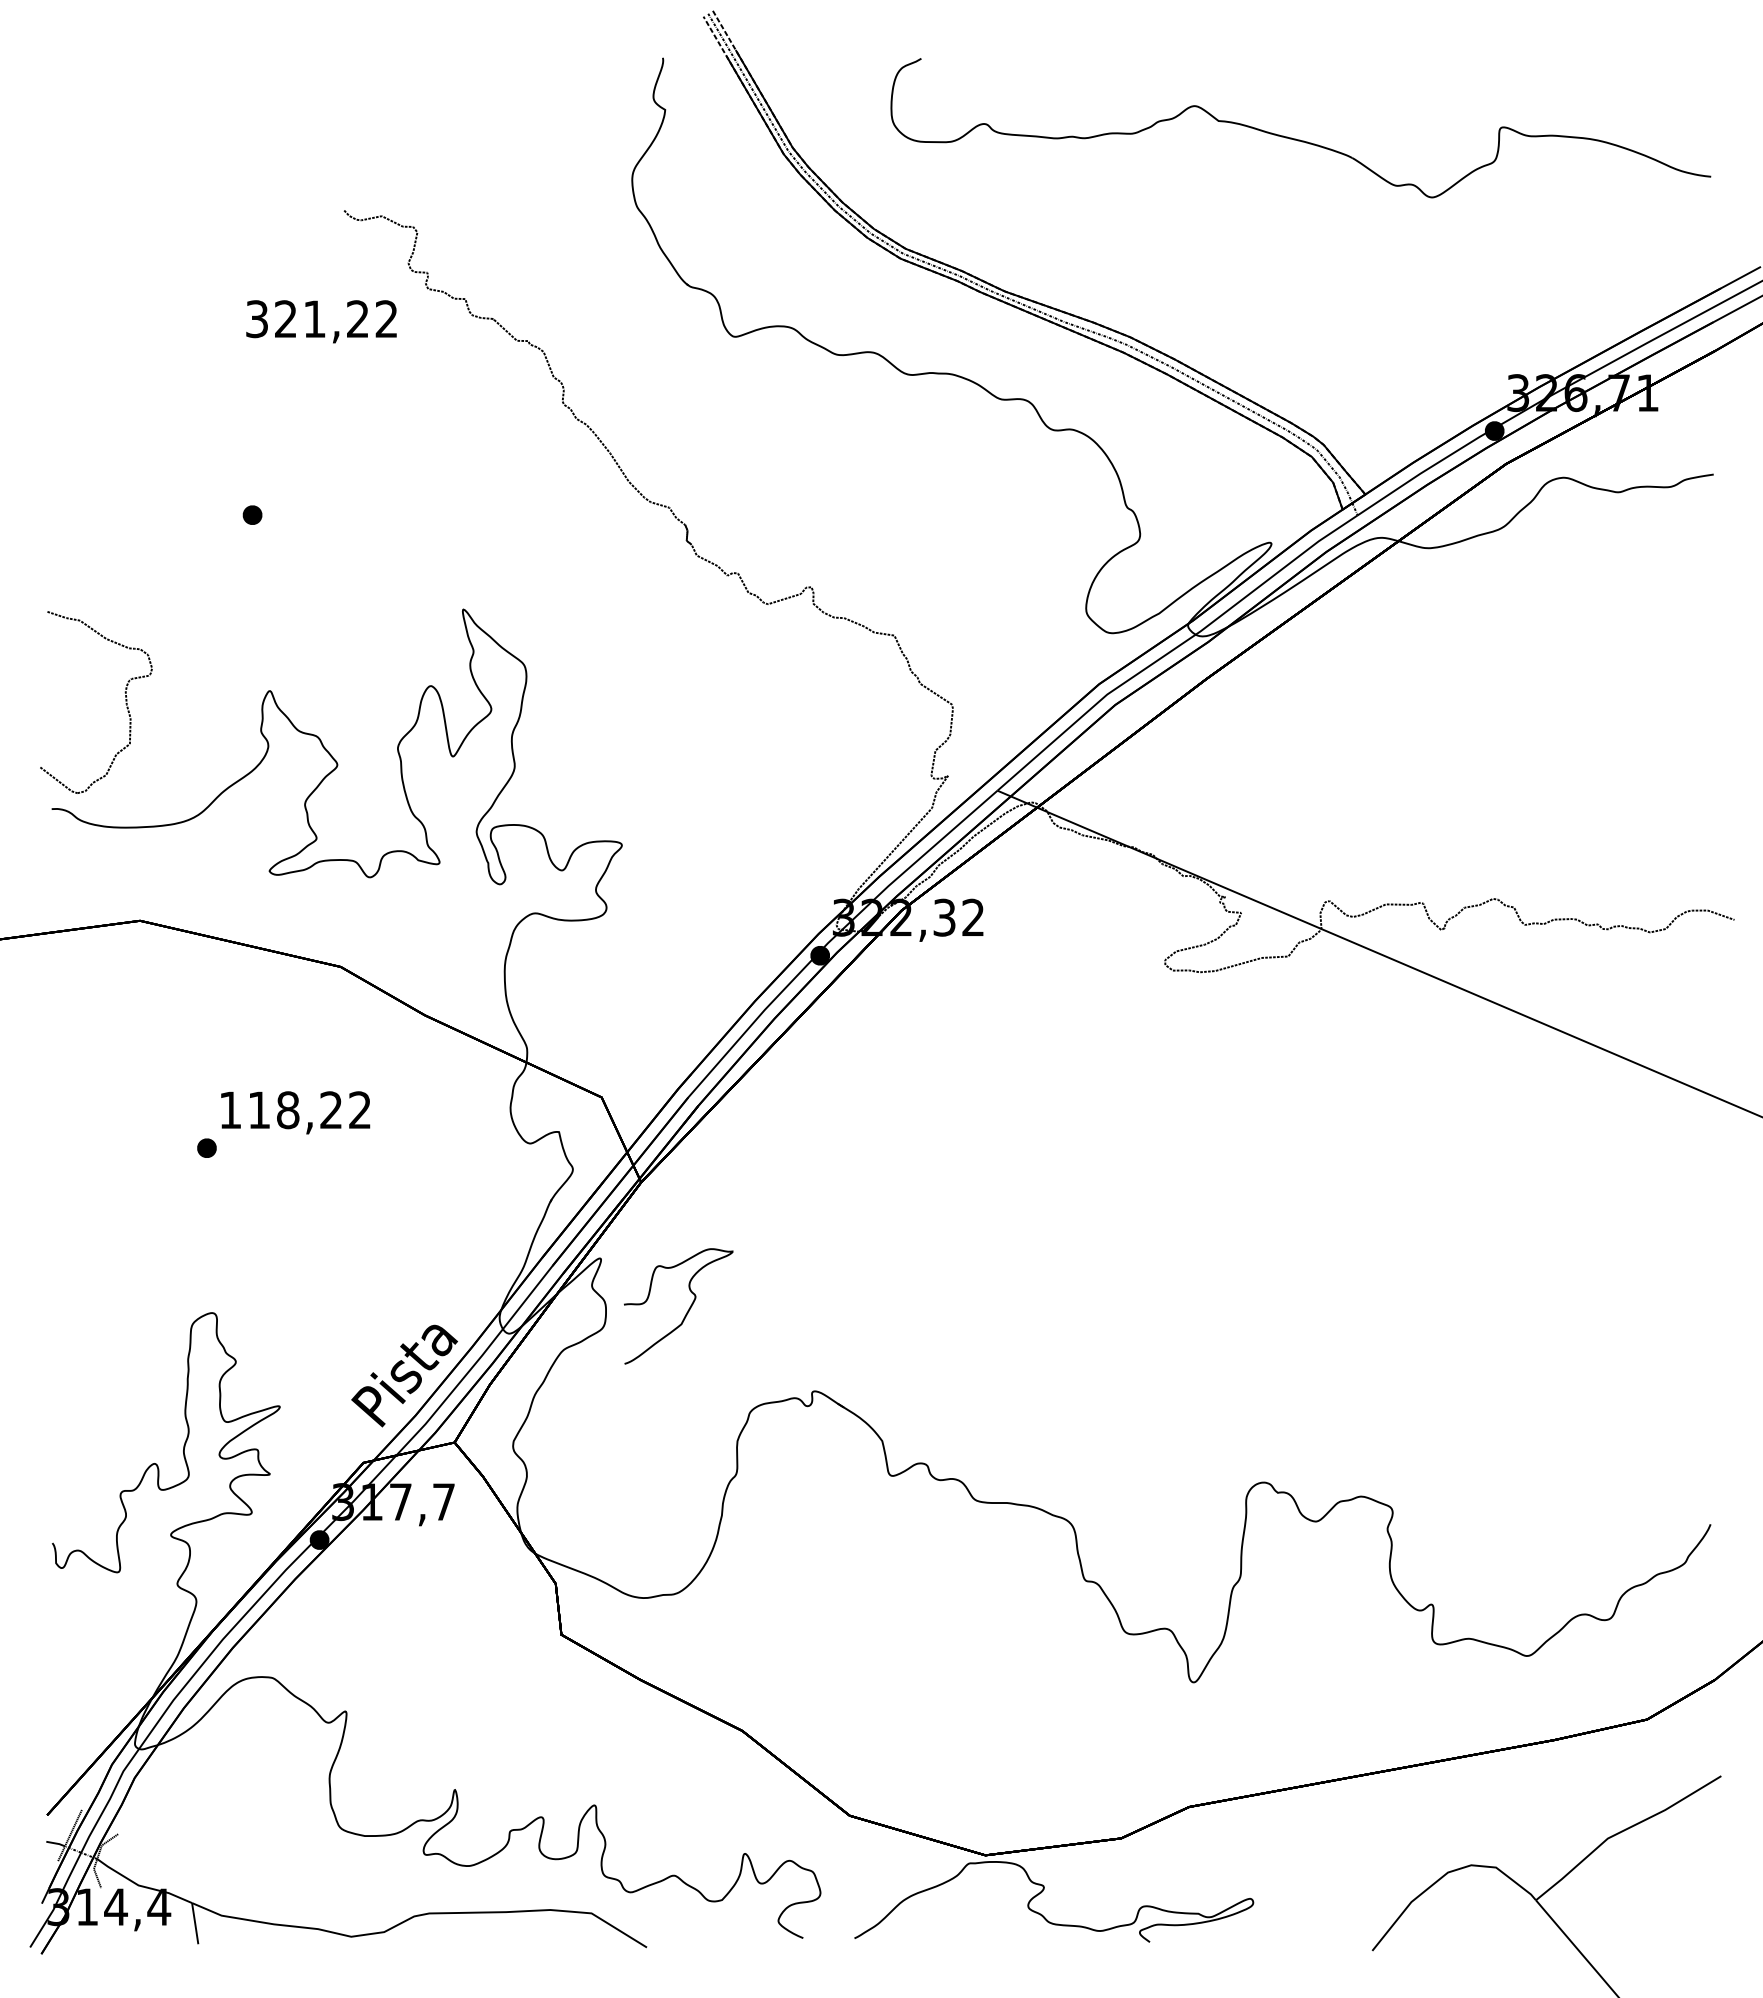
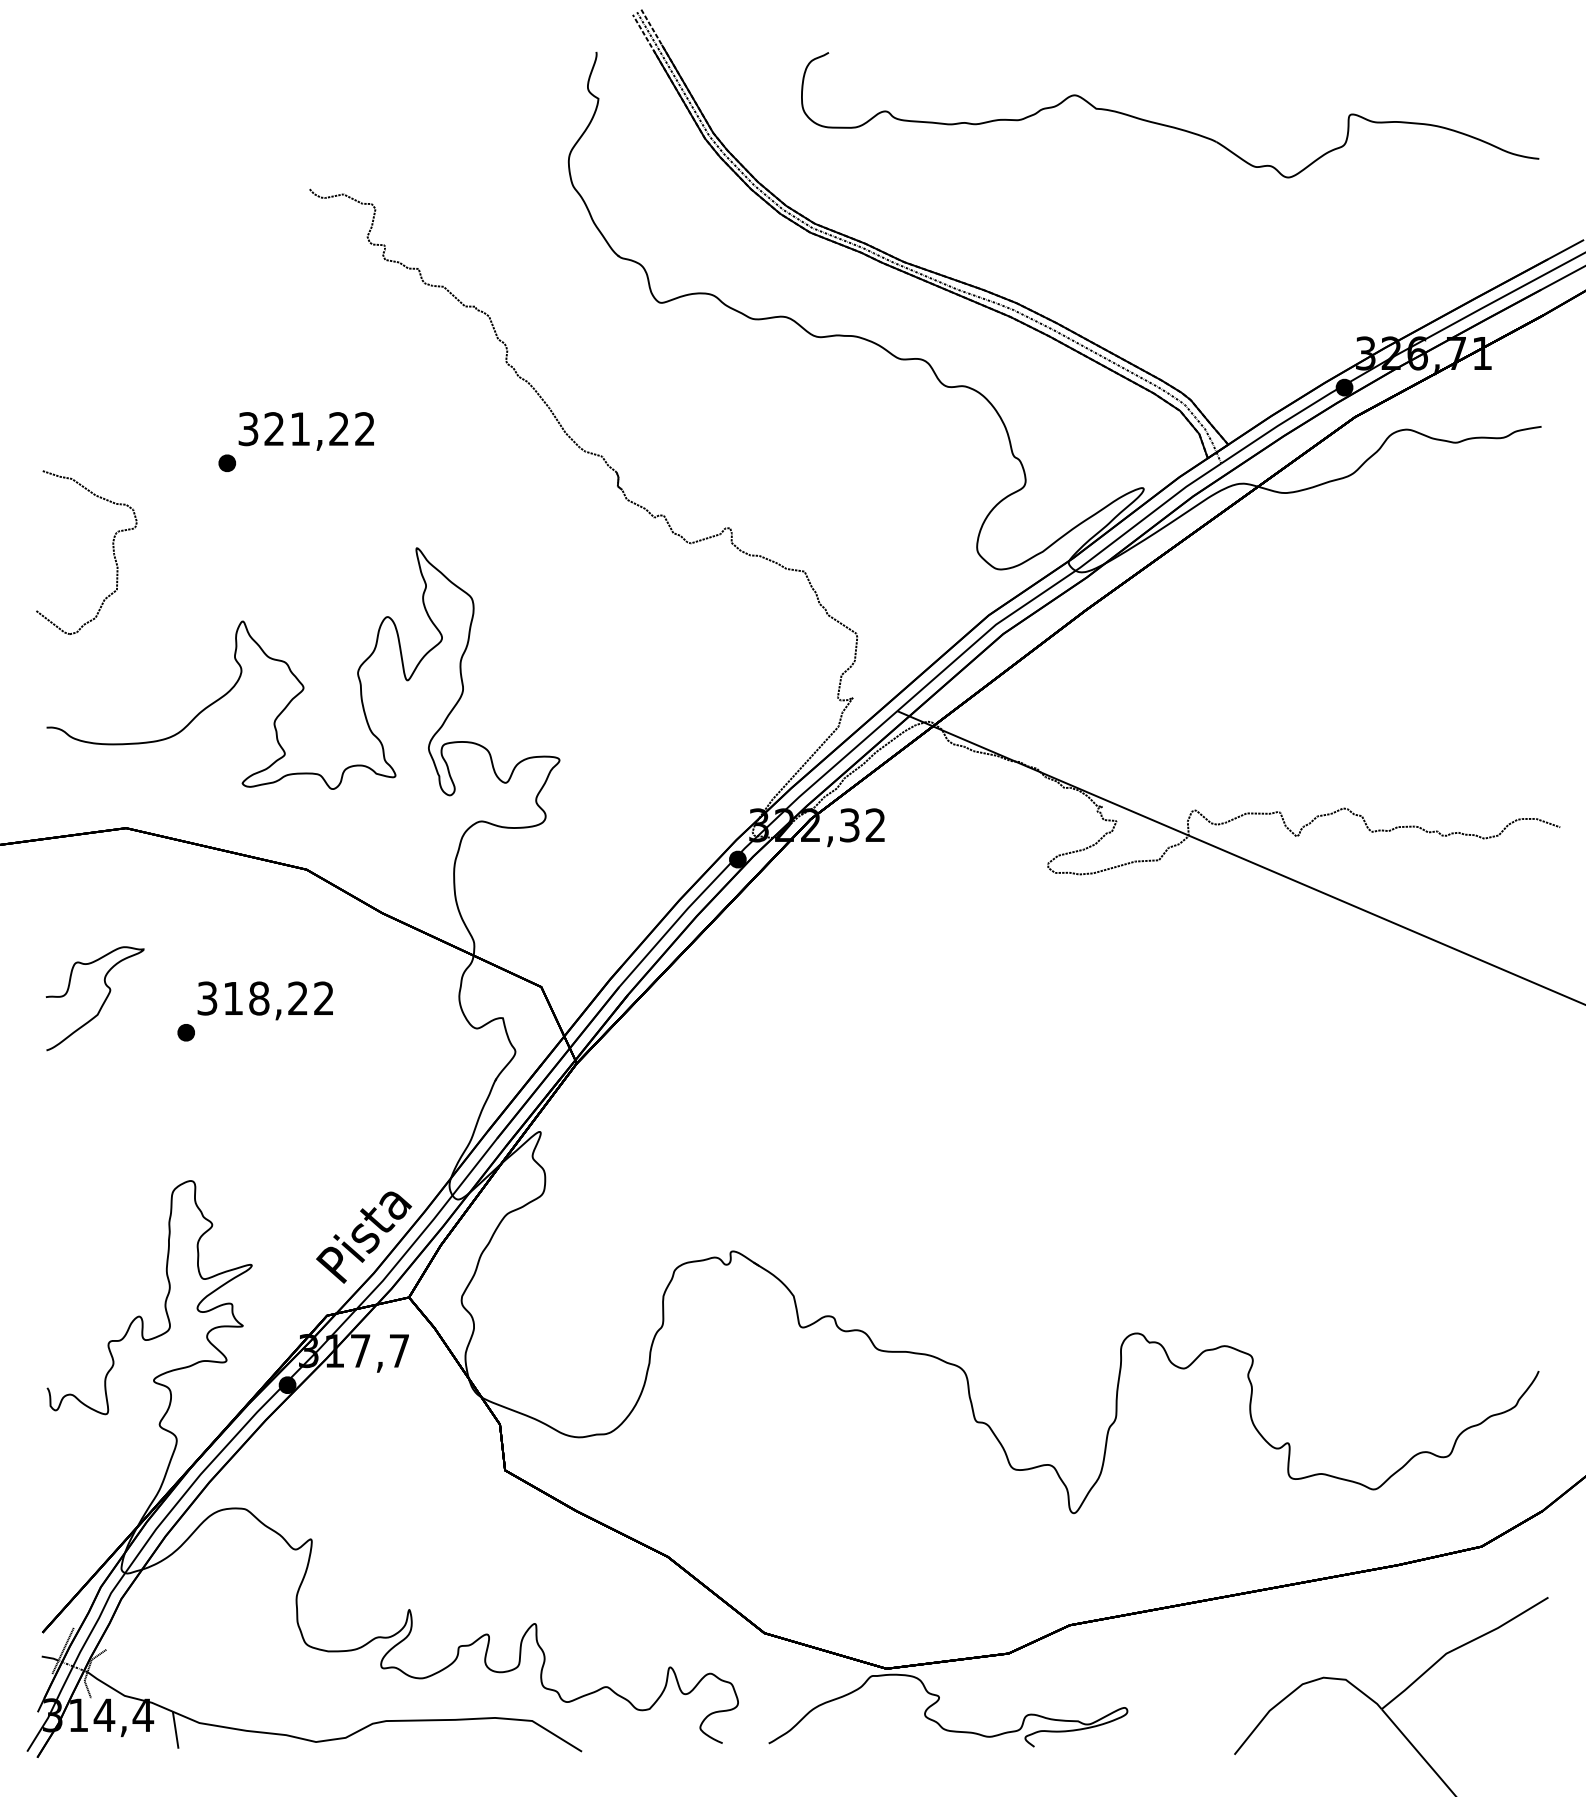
text: (321, 321) -> (306, 431), moved
part: (125, 701) -> (112, 551), moved
text: (230, 1110) -> (207, 998), 118,22 -> 318,22
part: (687, 1310) -> (103, 1002), moved

